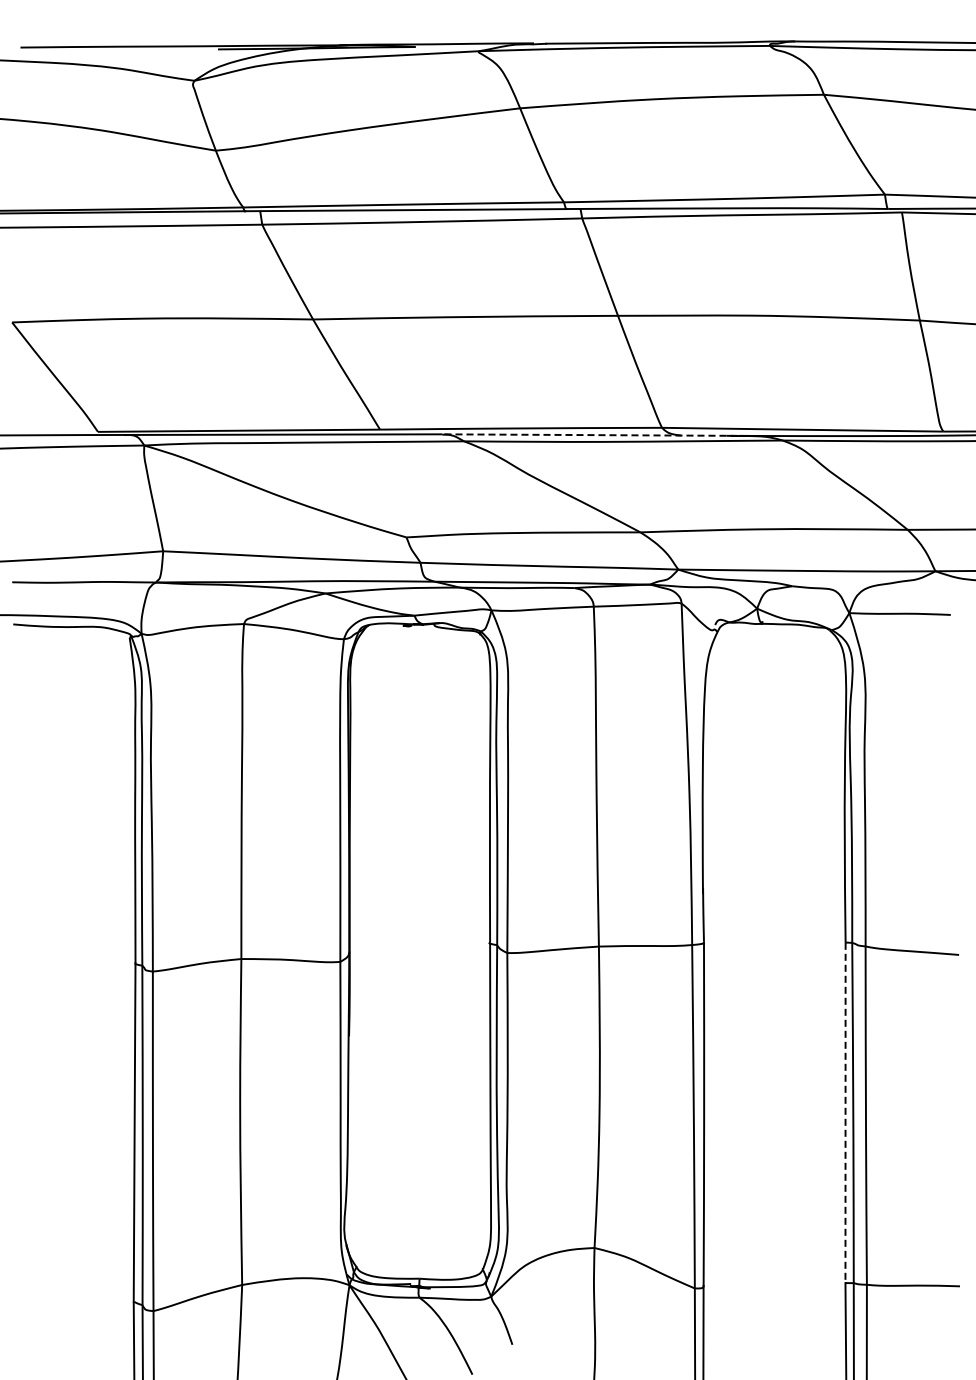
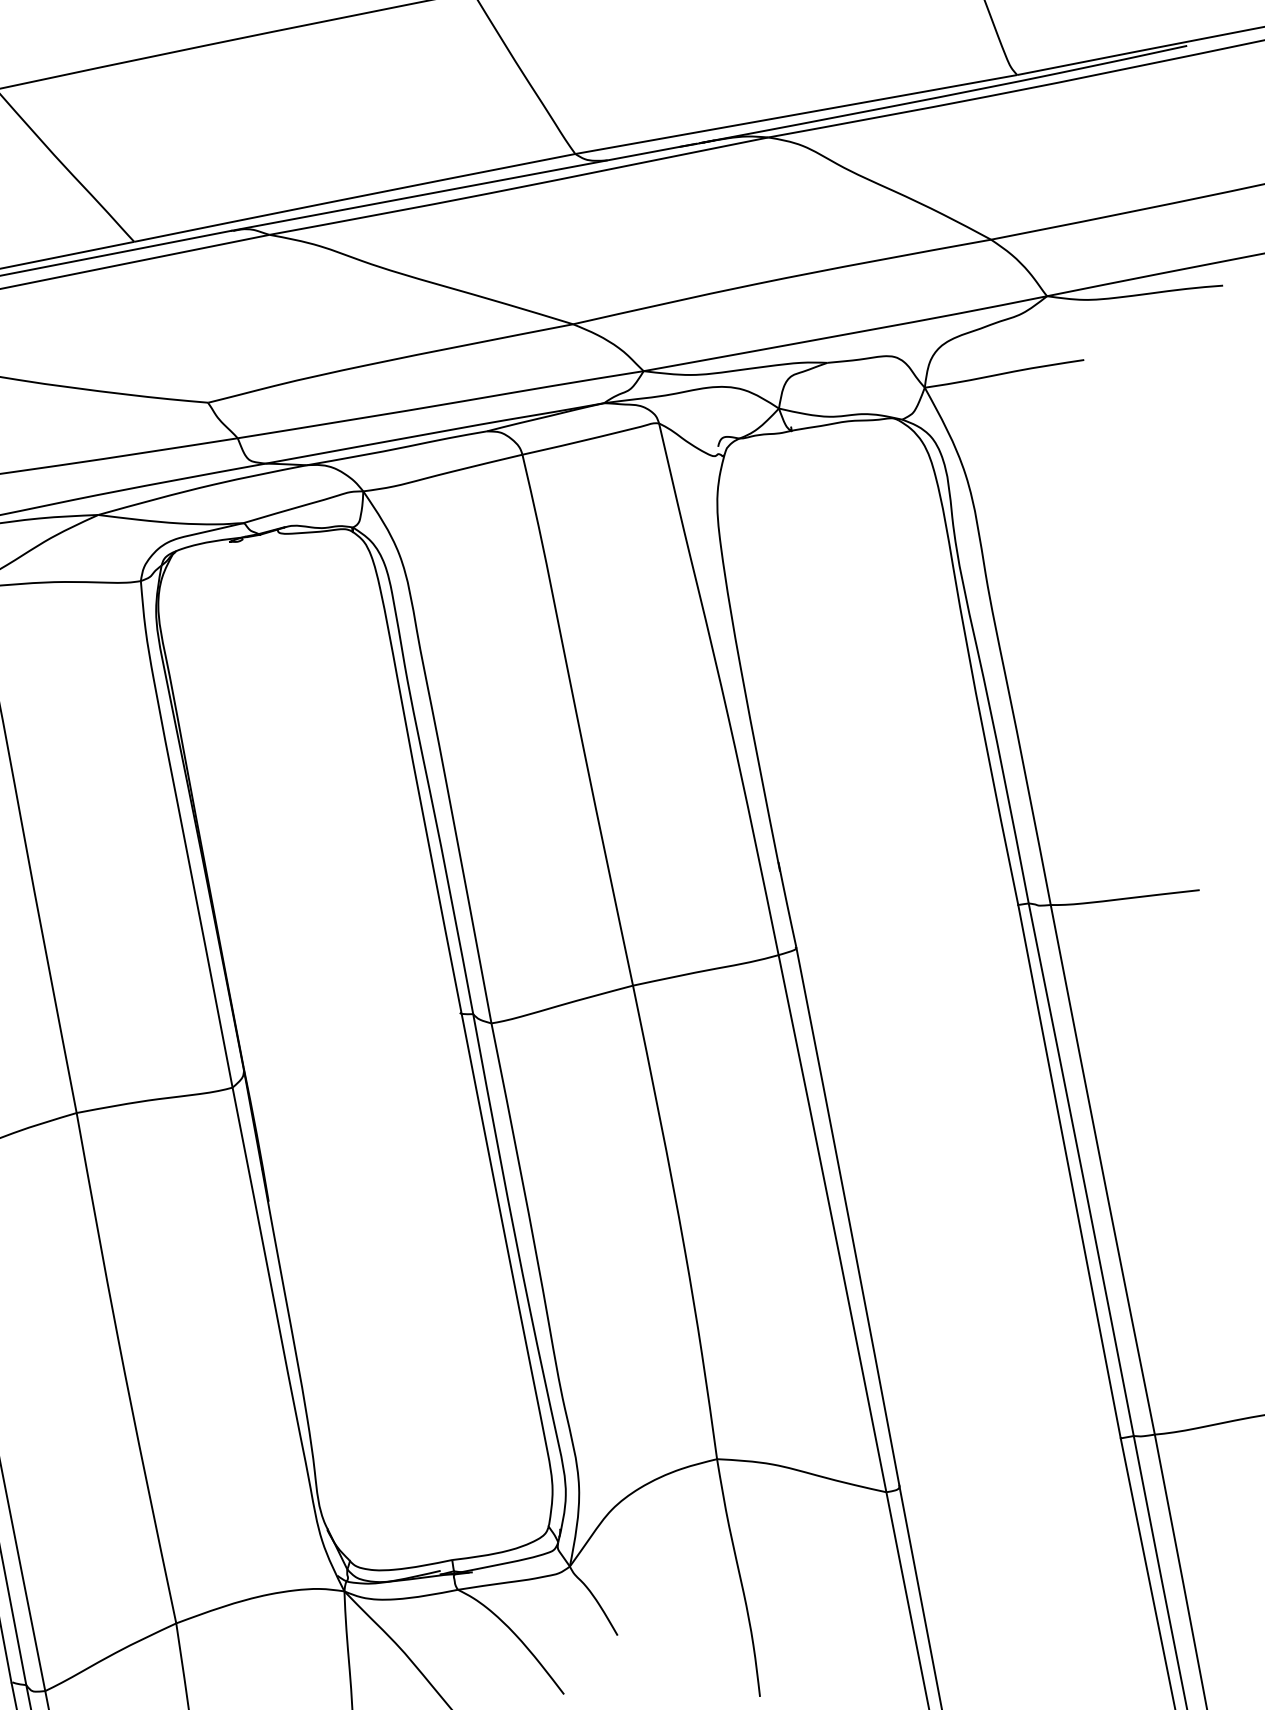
line: (588, 435) -> (462, 188), dashed -> solid
line: (845, 1113) -> (1069, 1172), dashed -> solid

